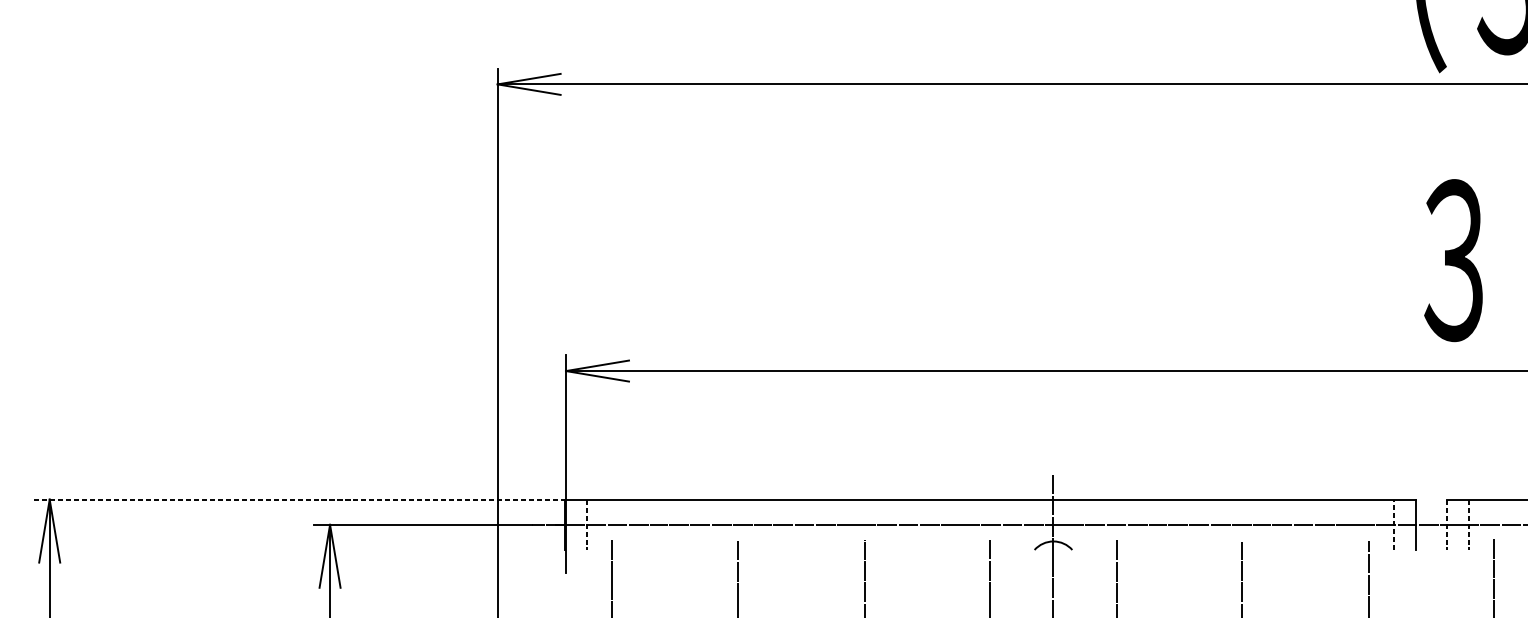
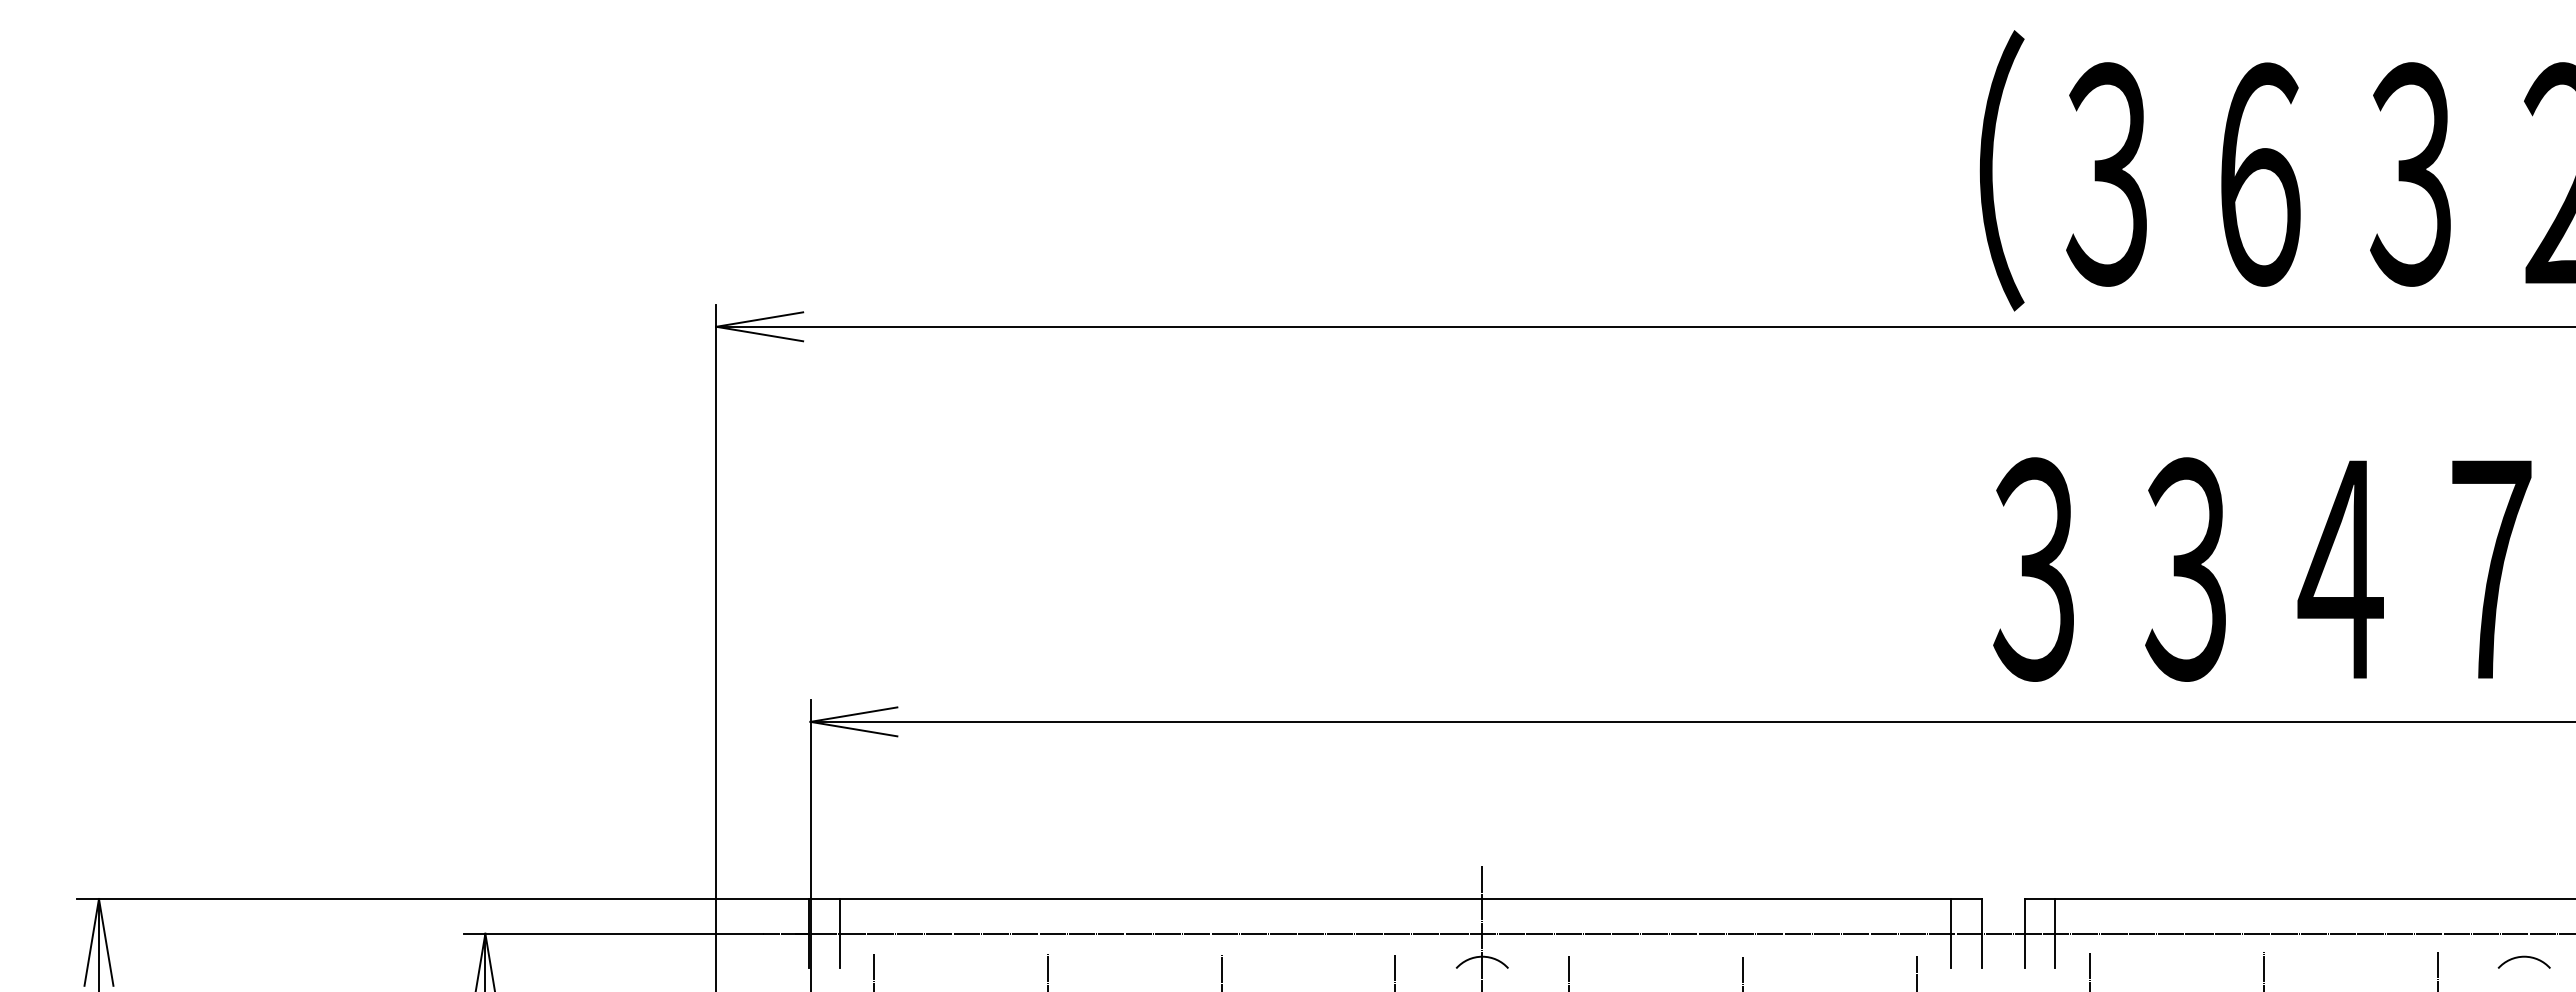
line: (299, 499) -> (443, 899), dashed -> solid
line: (587, 524) -> (839, 933), dashed -> solid
line: (1393, 524) -> (1951, 933), dashed -> solid
line: (1447, 524) -> (2025, 933), dashed -> solid
line: (1469, 524) -> (2055, 933), dashed -> solid

